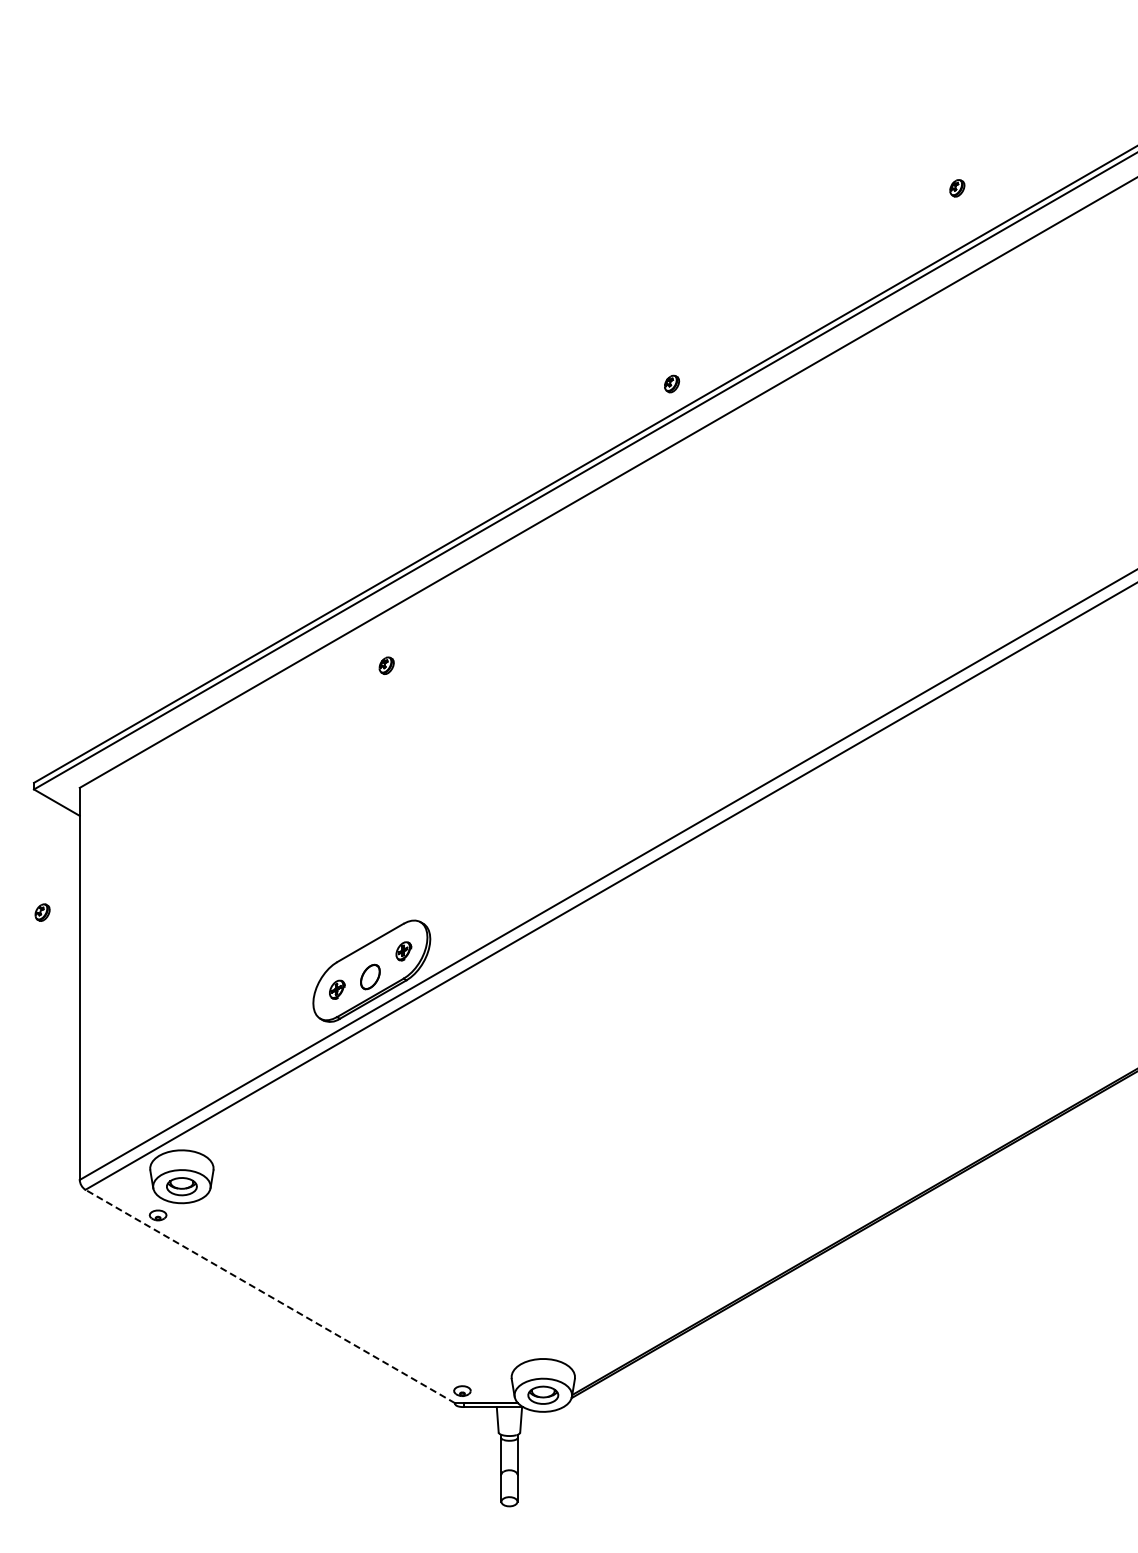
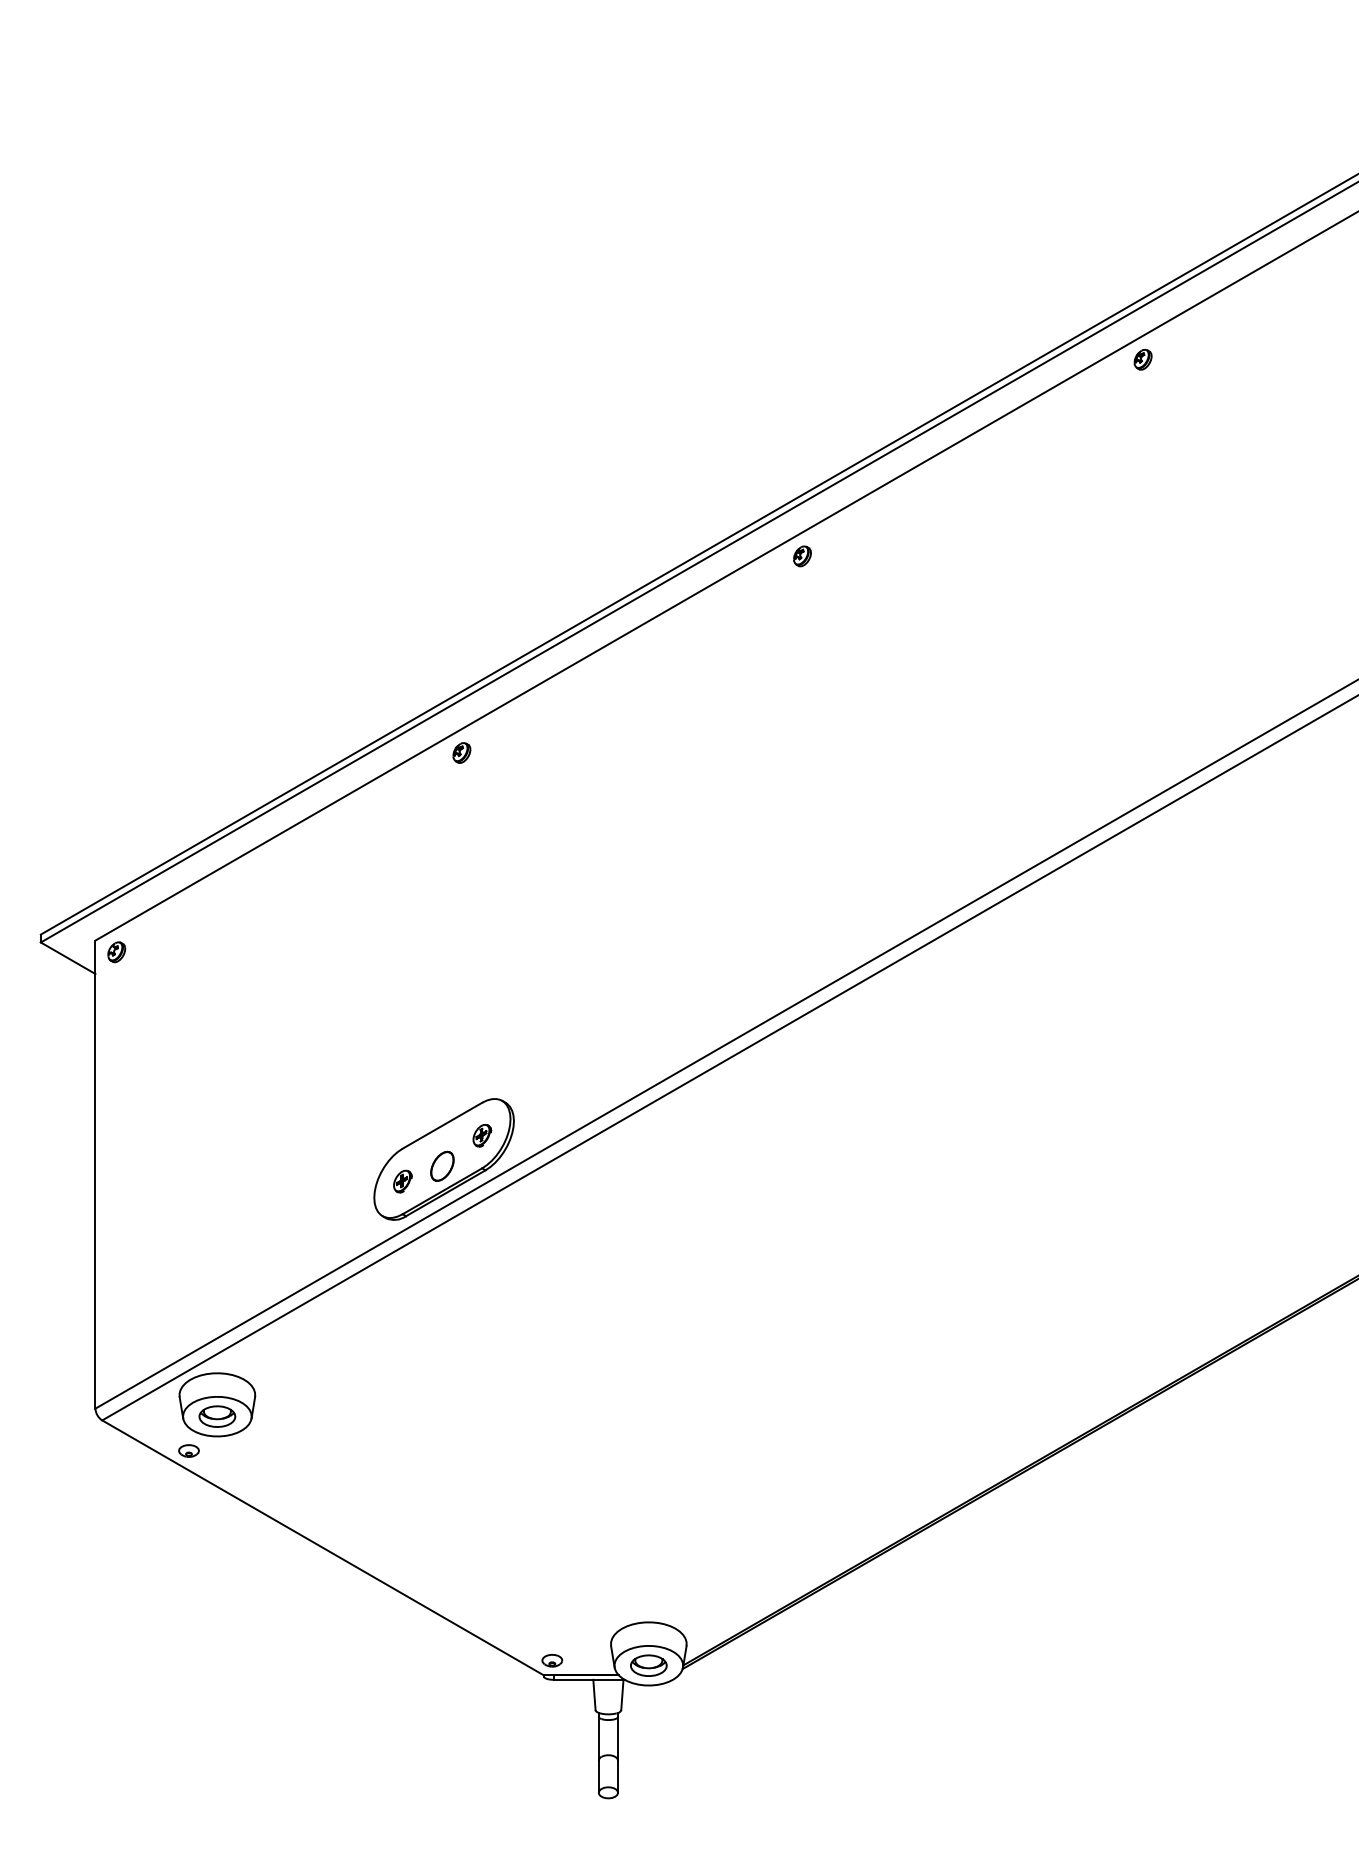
part: (957, 188) -> (1143, 359), moved
part: (672, 383) -> (803, 555), moved
part: (386, 665) -> (461, 752), moved
part: (42, 912) -> (116, 952), moved
line: (269, 1296) -> (321, 1547), dashed -> solid

